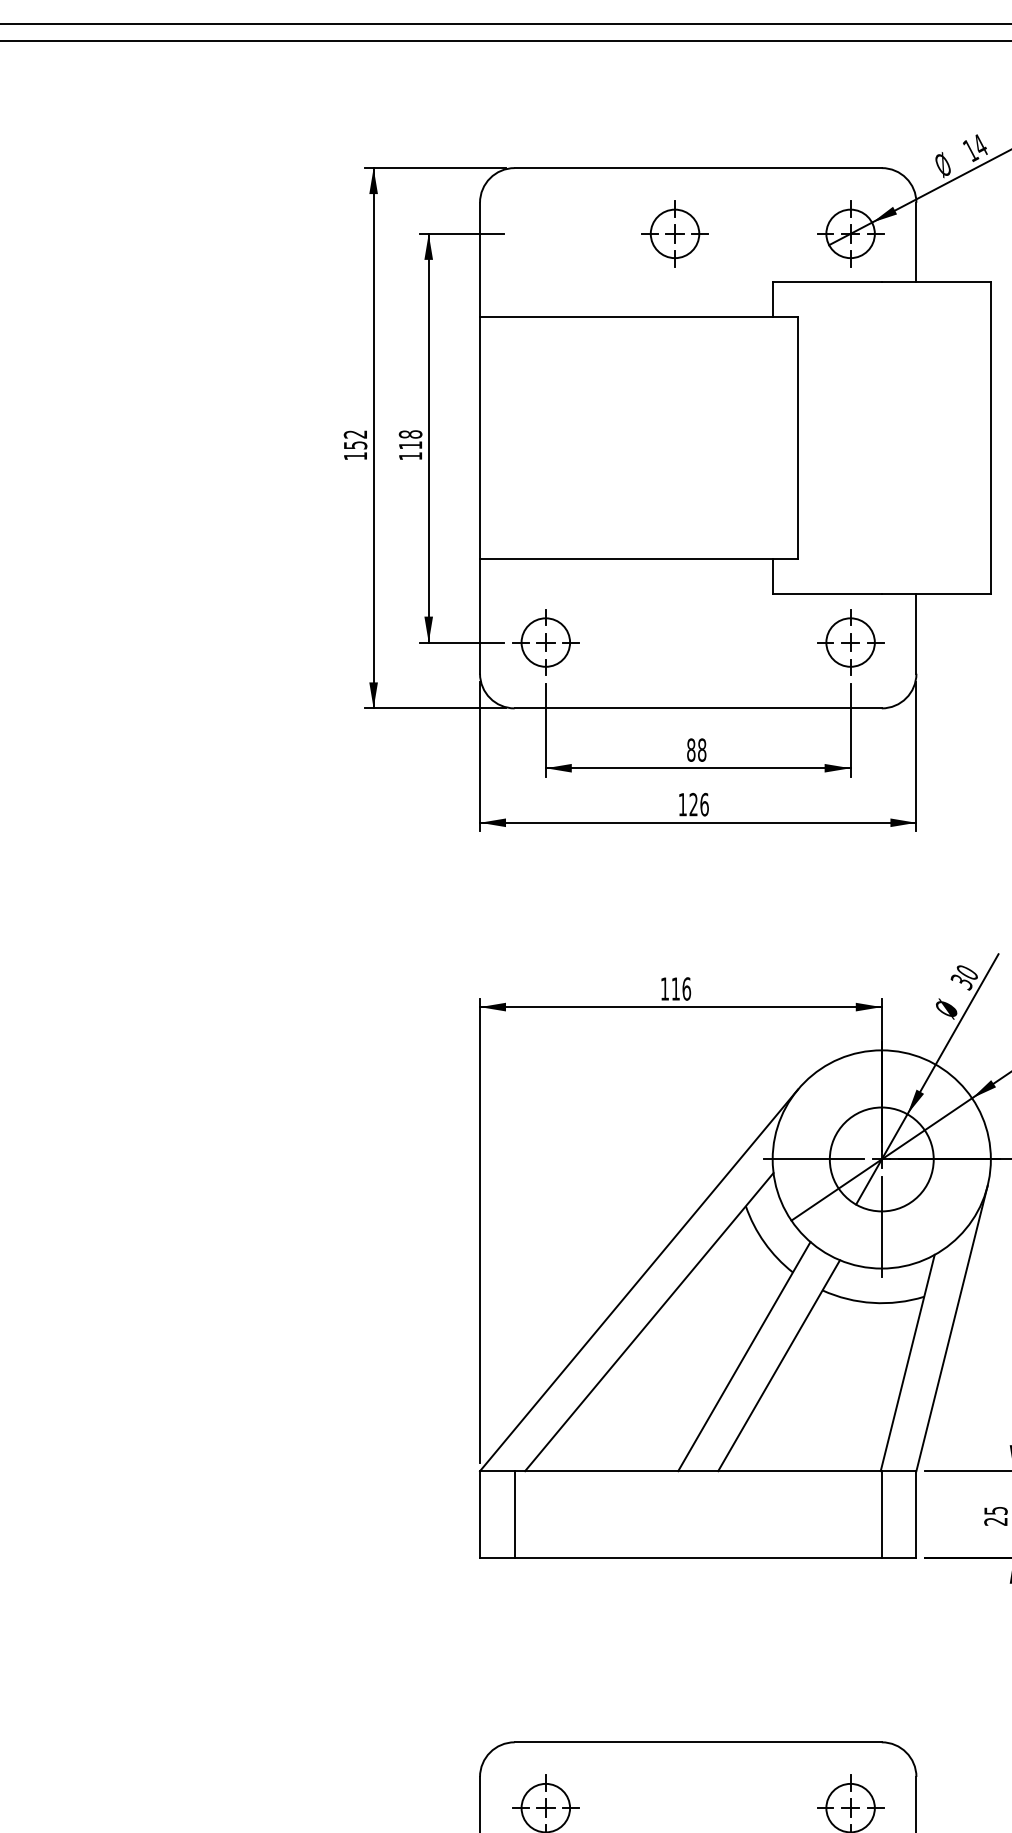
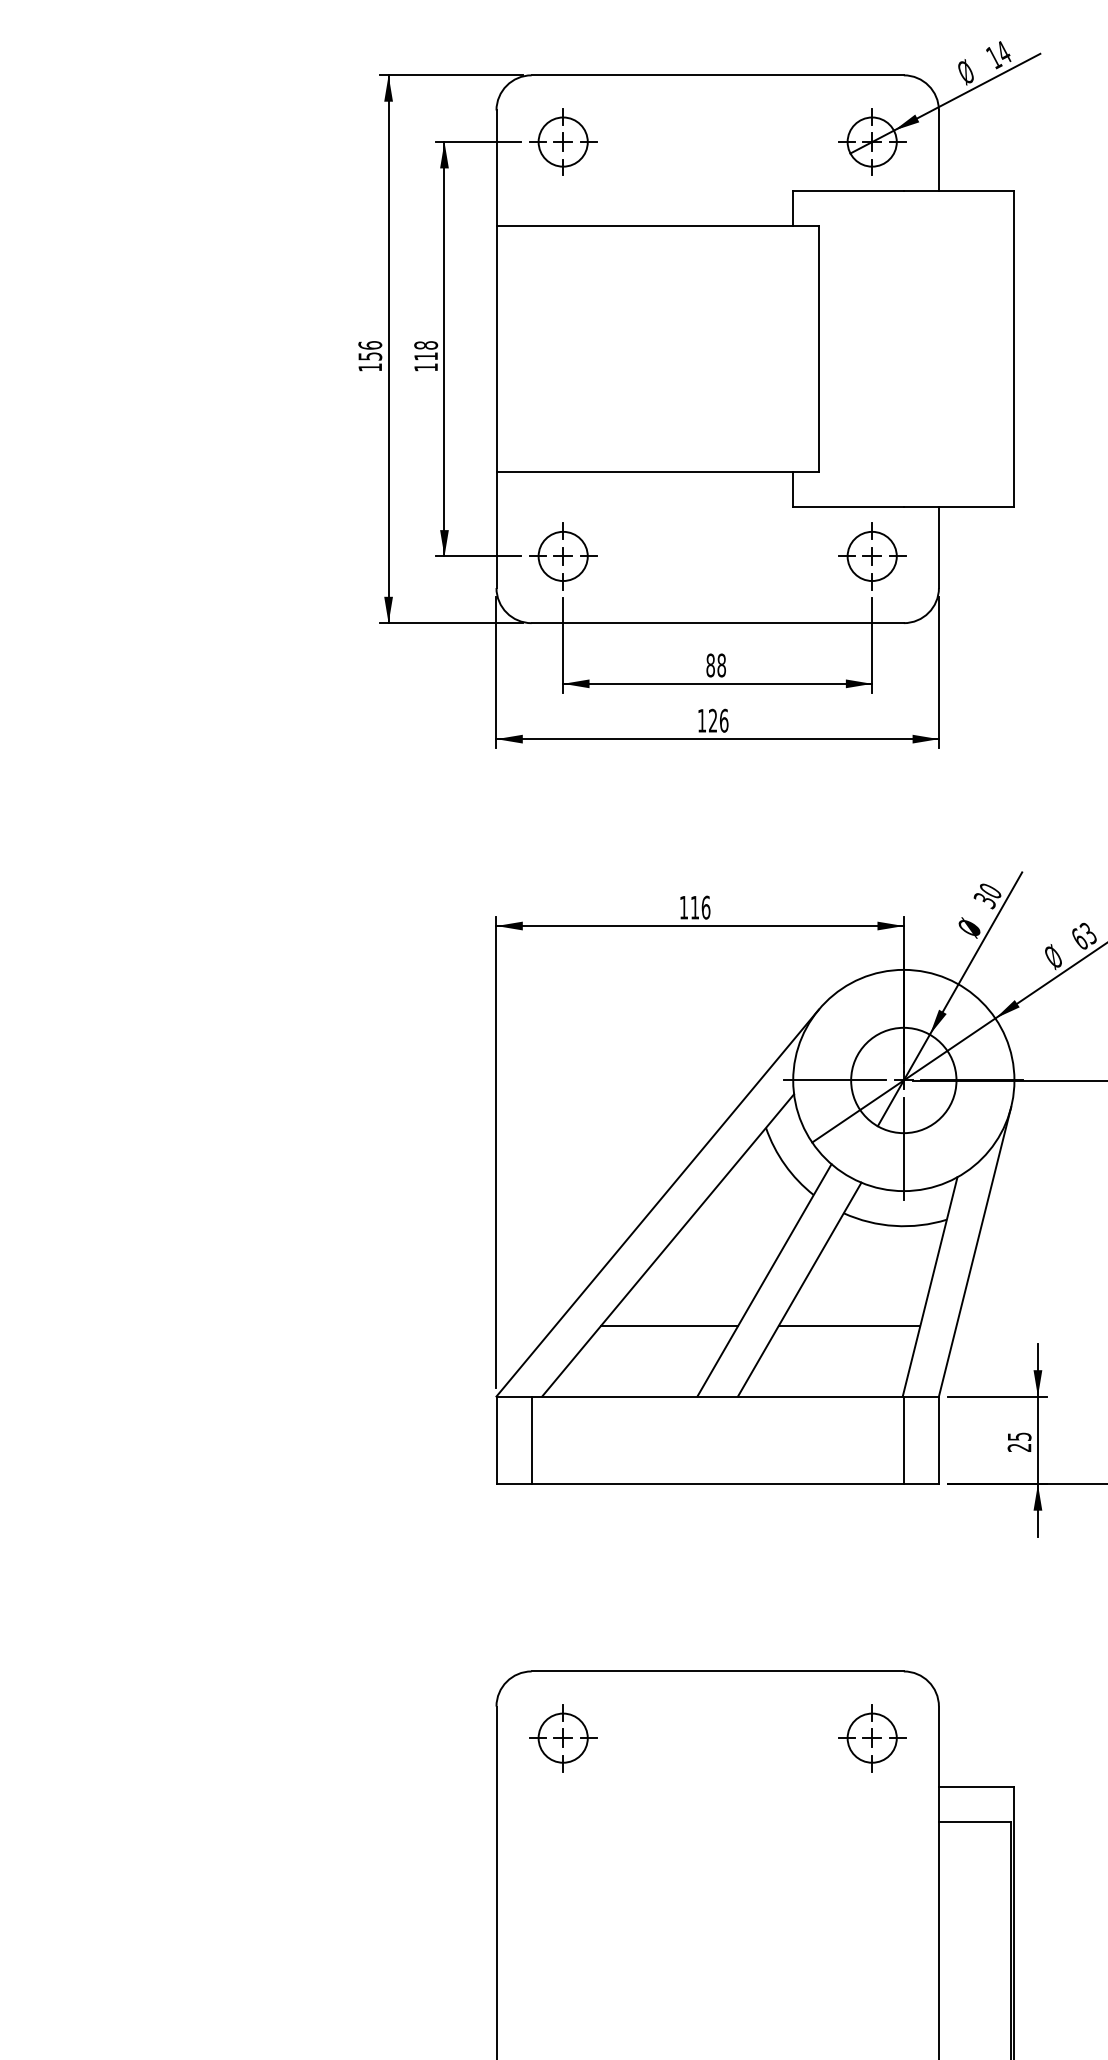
part: (675, 233) -> (563, 141), moved
text: (355, 434) -> (370, 345), 152 -> 156
line: (649, 1402) -> (668, 1326), added
line: (828, 1402) -> (849, 1326), added

